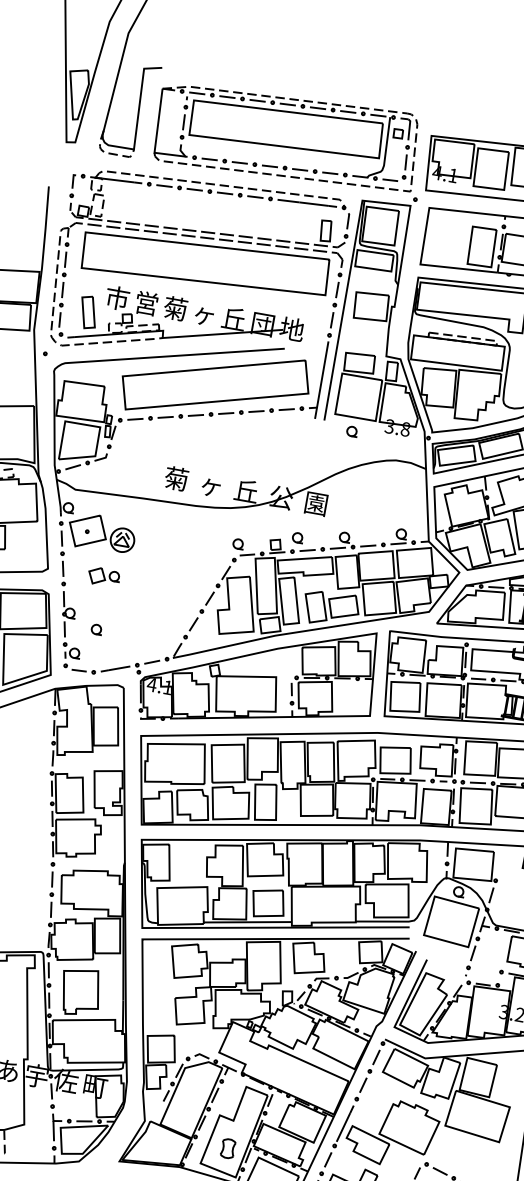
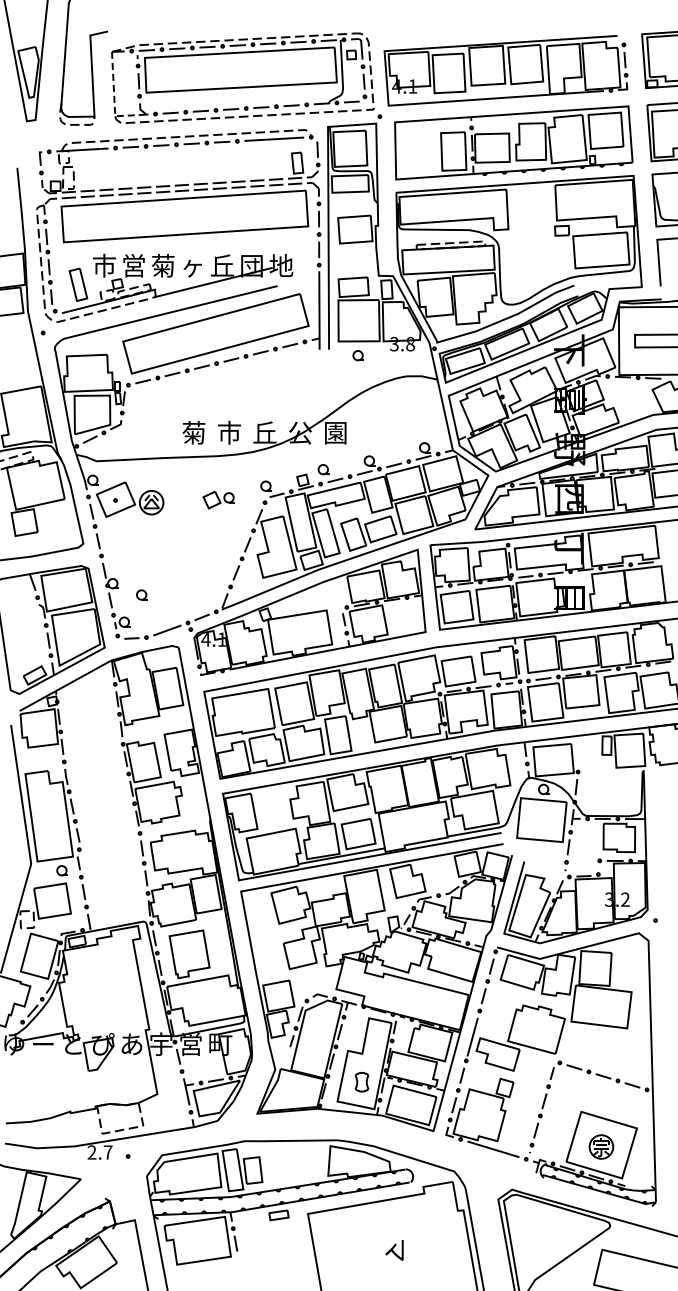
line: (156, 138) -> (114, 101), solid -> dashed
text: (211, 484) -> (229, 432), ヶ -> 市
part: (103, 577) -> (218, 500), moved
text: (65, 1081) -> (190, 1044), 佐 -> 営

